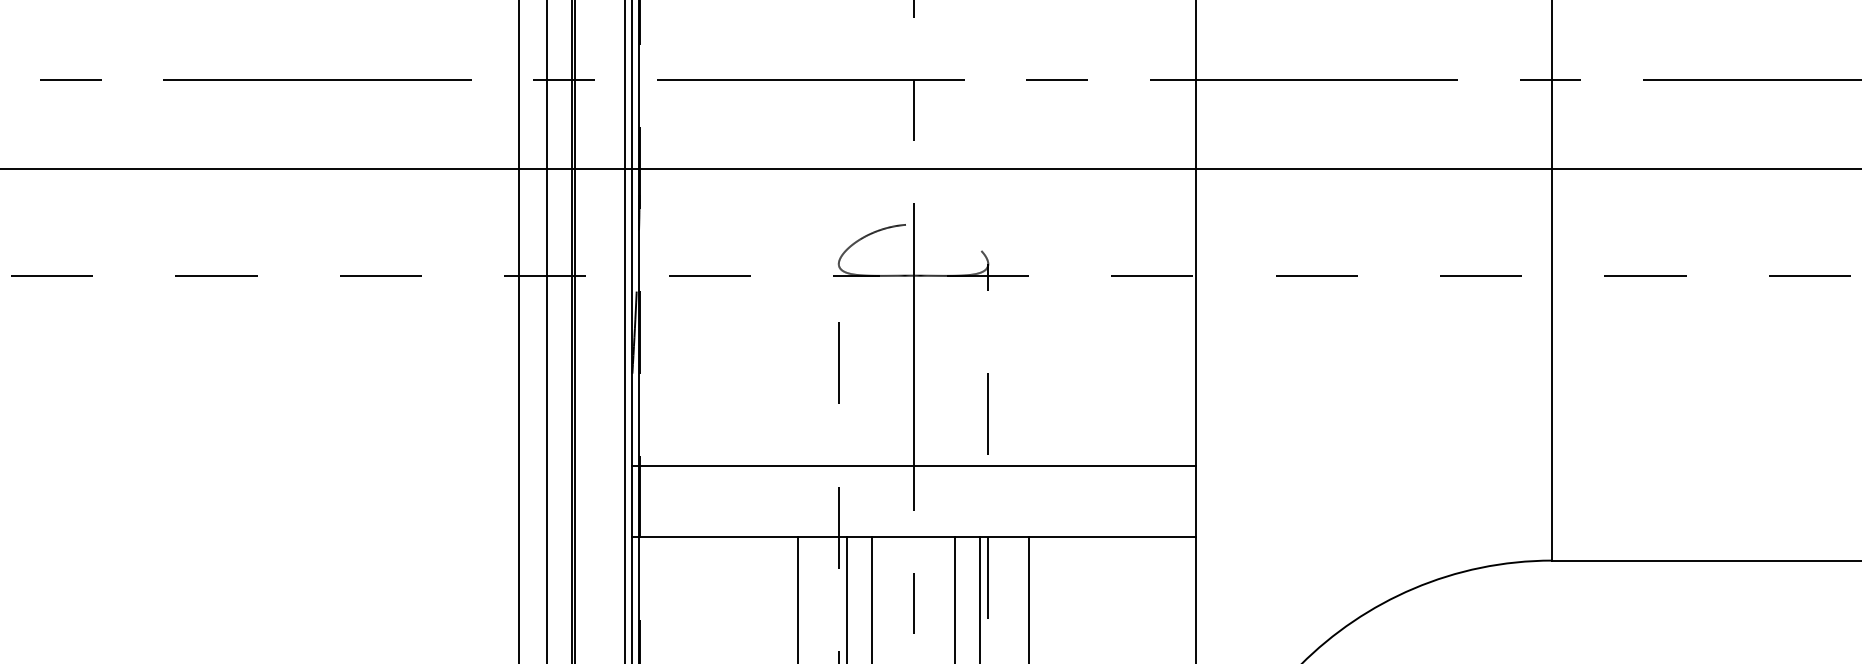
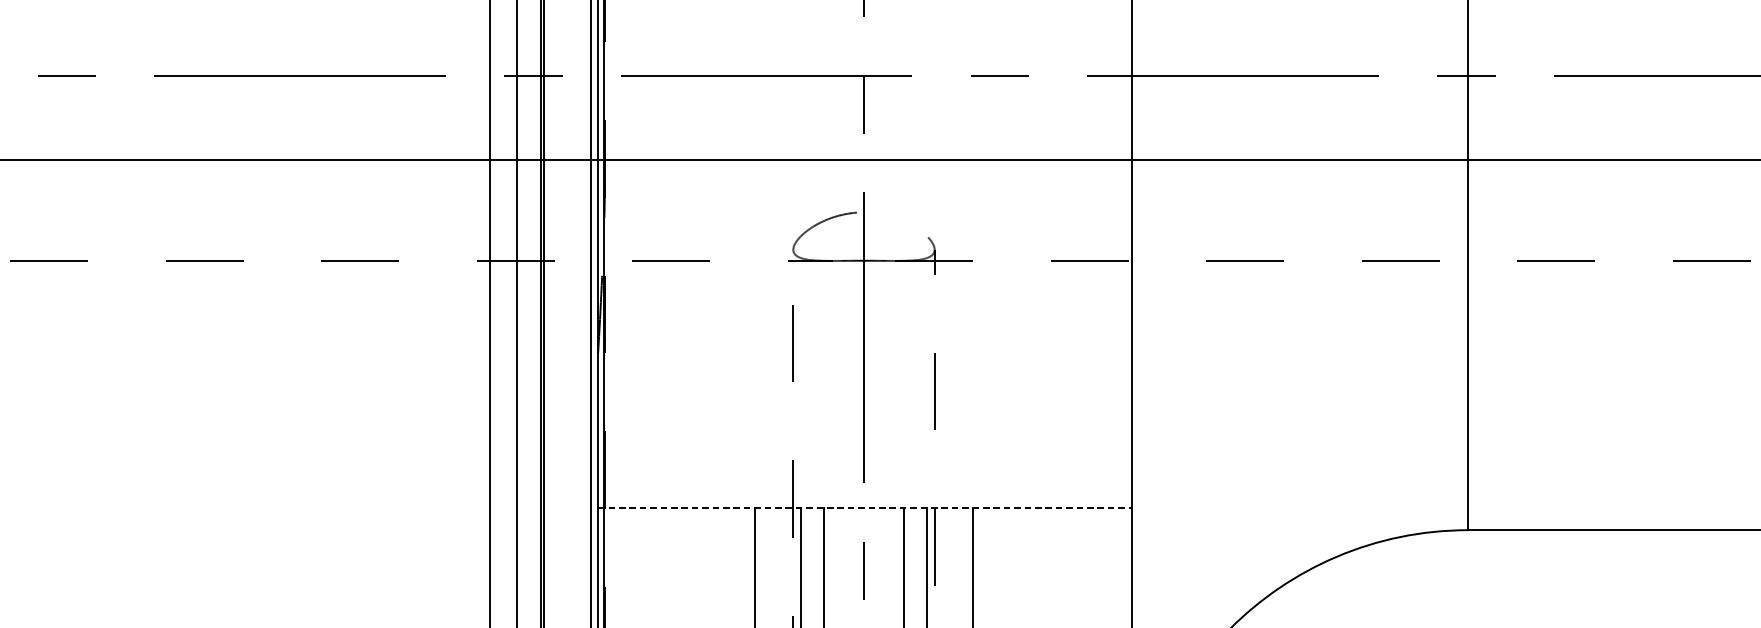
line: (914, 466) -> (864, 441), removed
line: (914, 537) -> (864, 508), solid -> dashed

